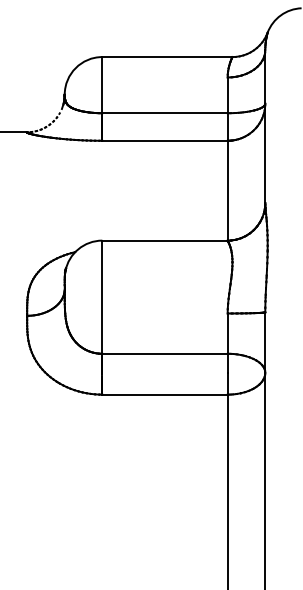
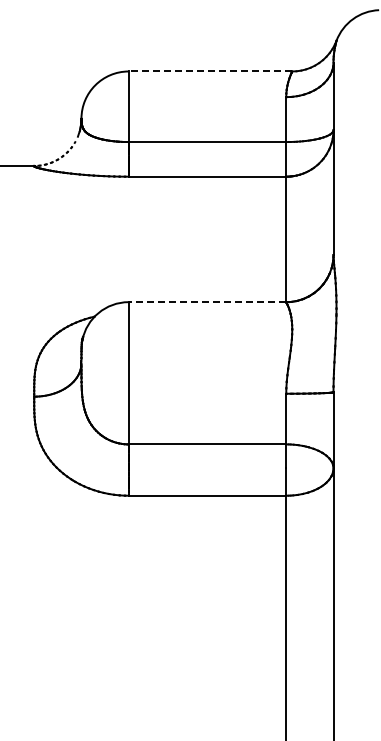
line: (167, 57) -> (210, 71), solid -> dashed
line: (165, 240) -> (207, 302), solid -> dashed

